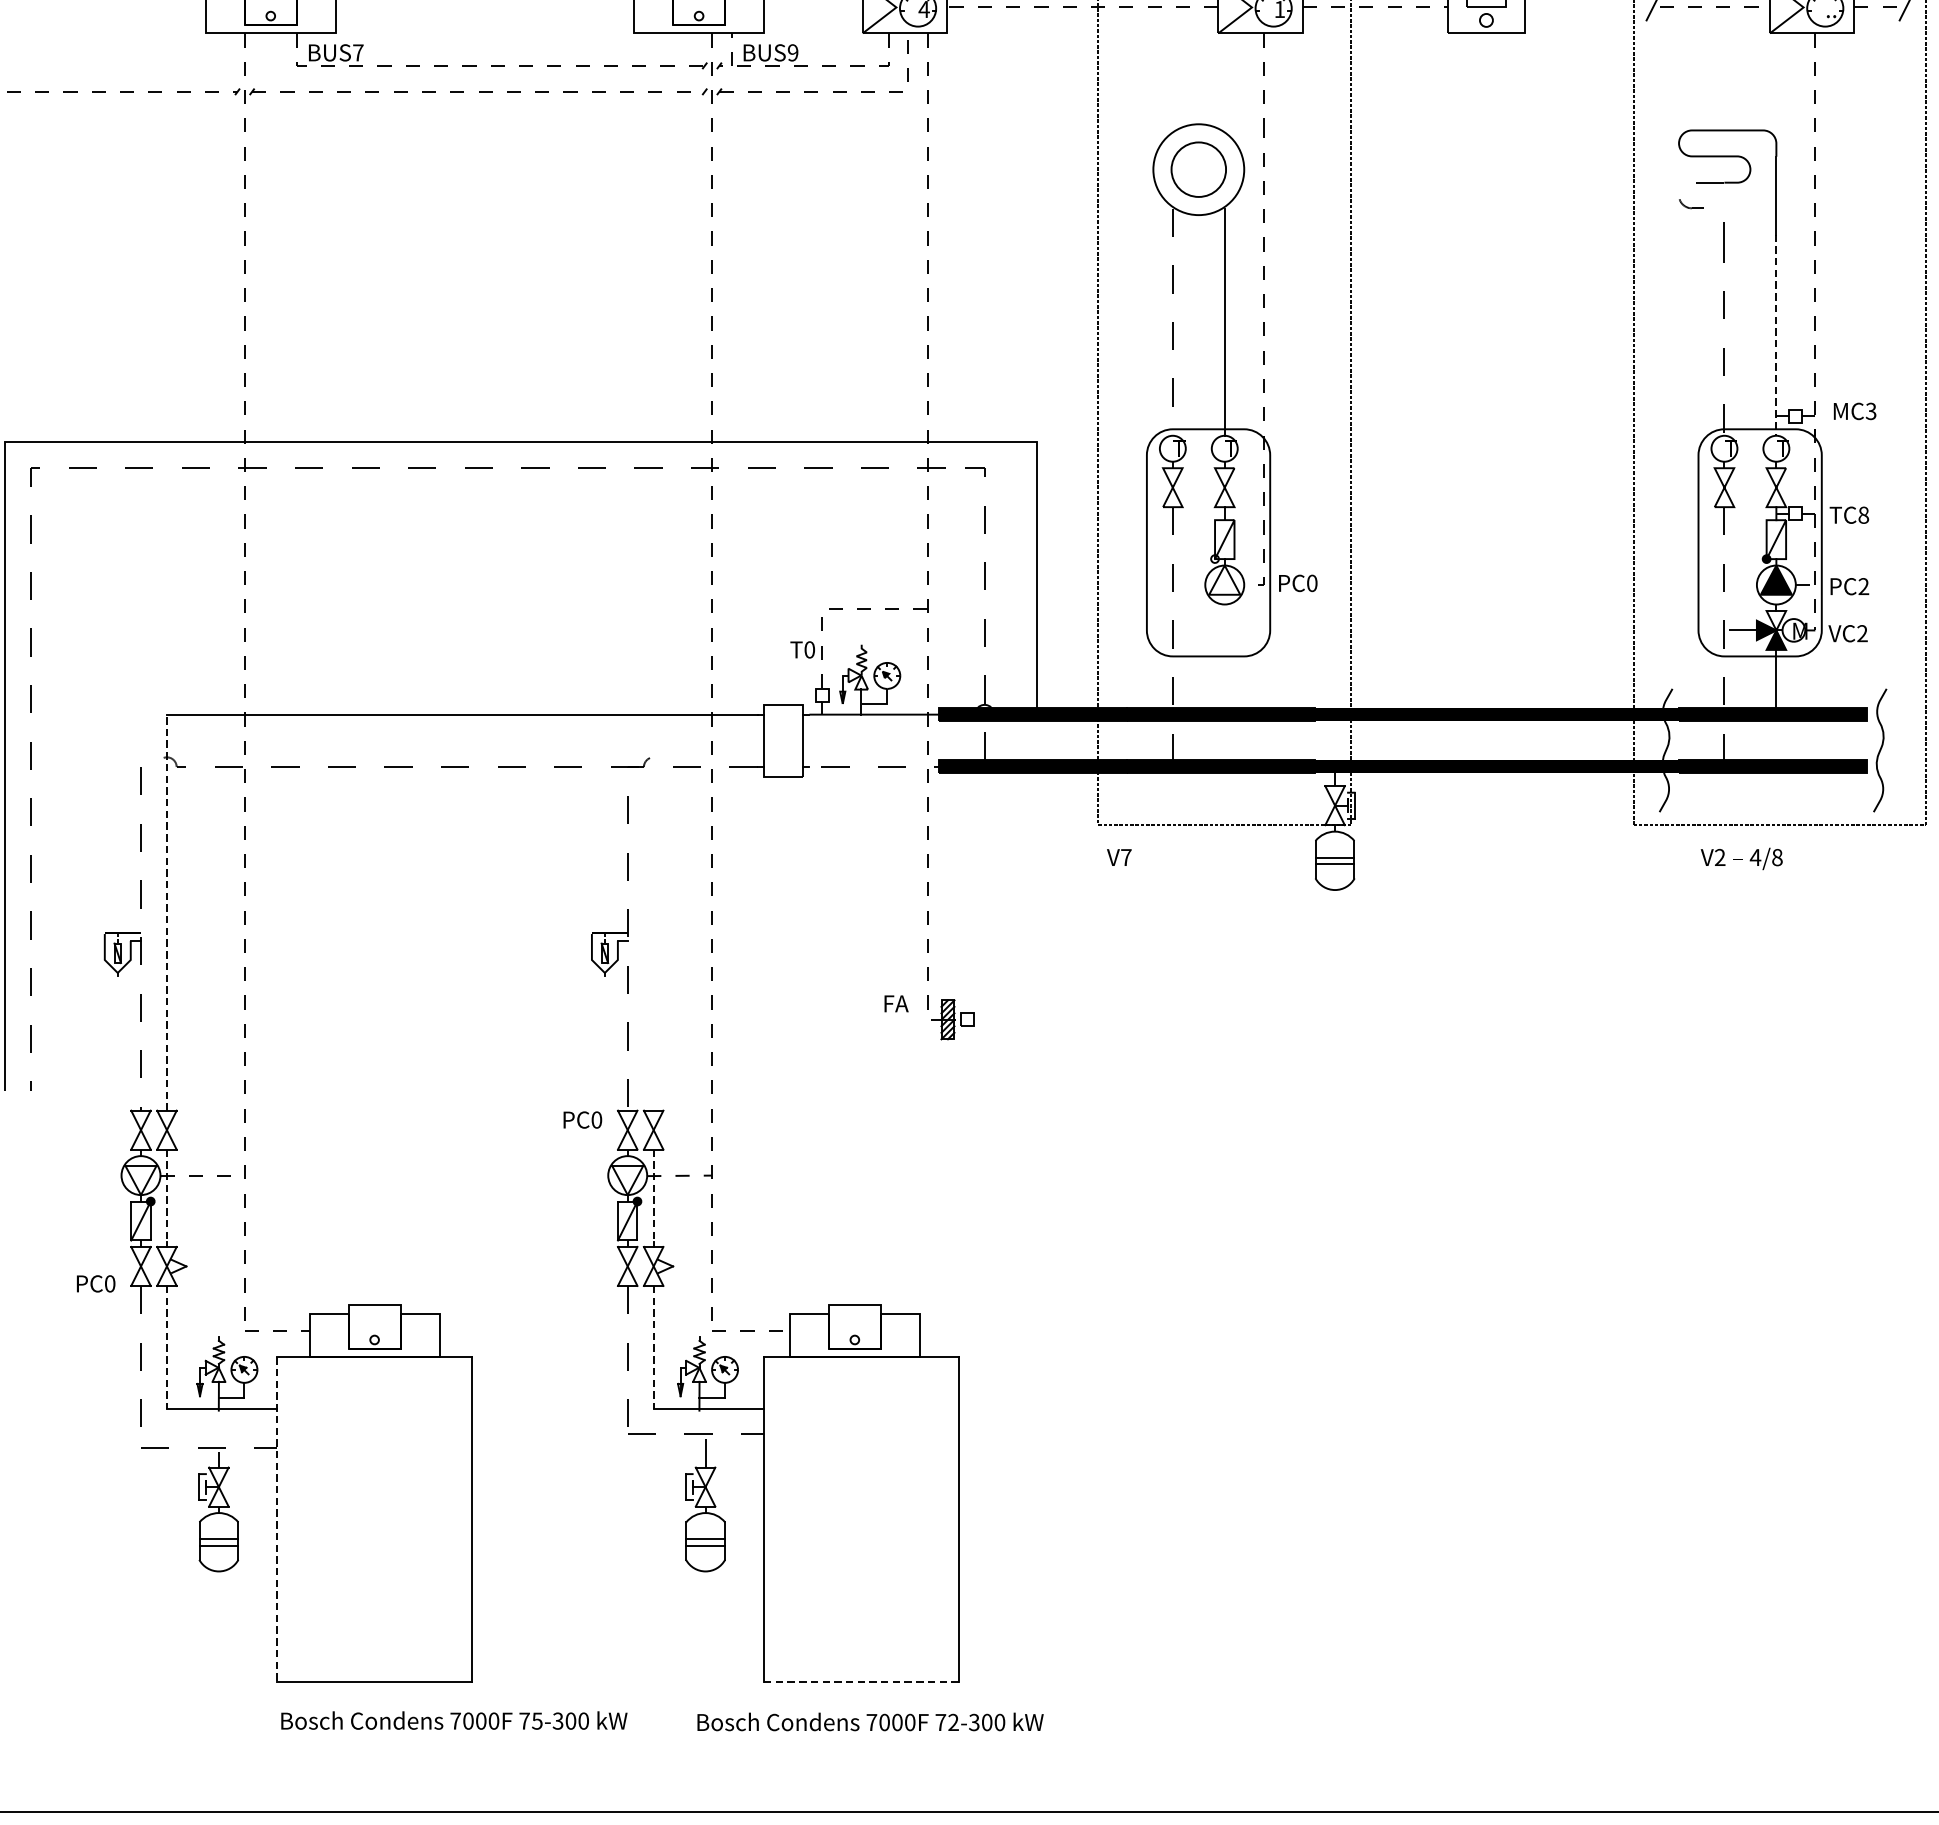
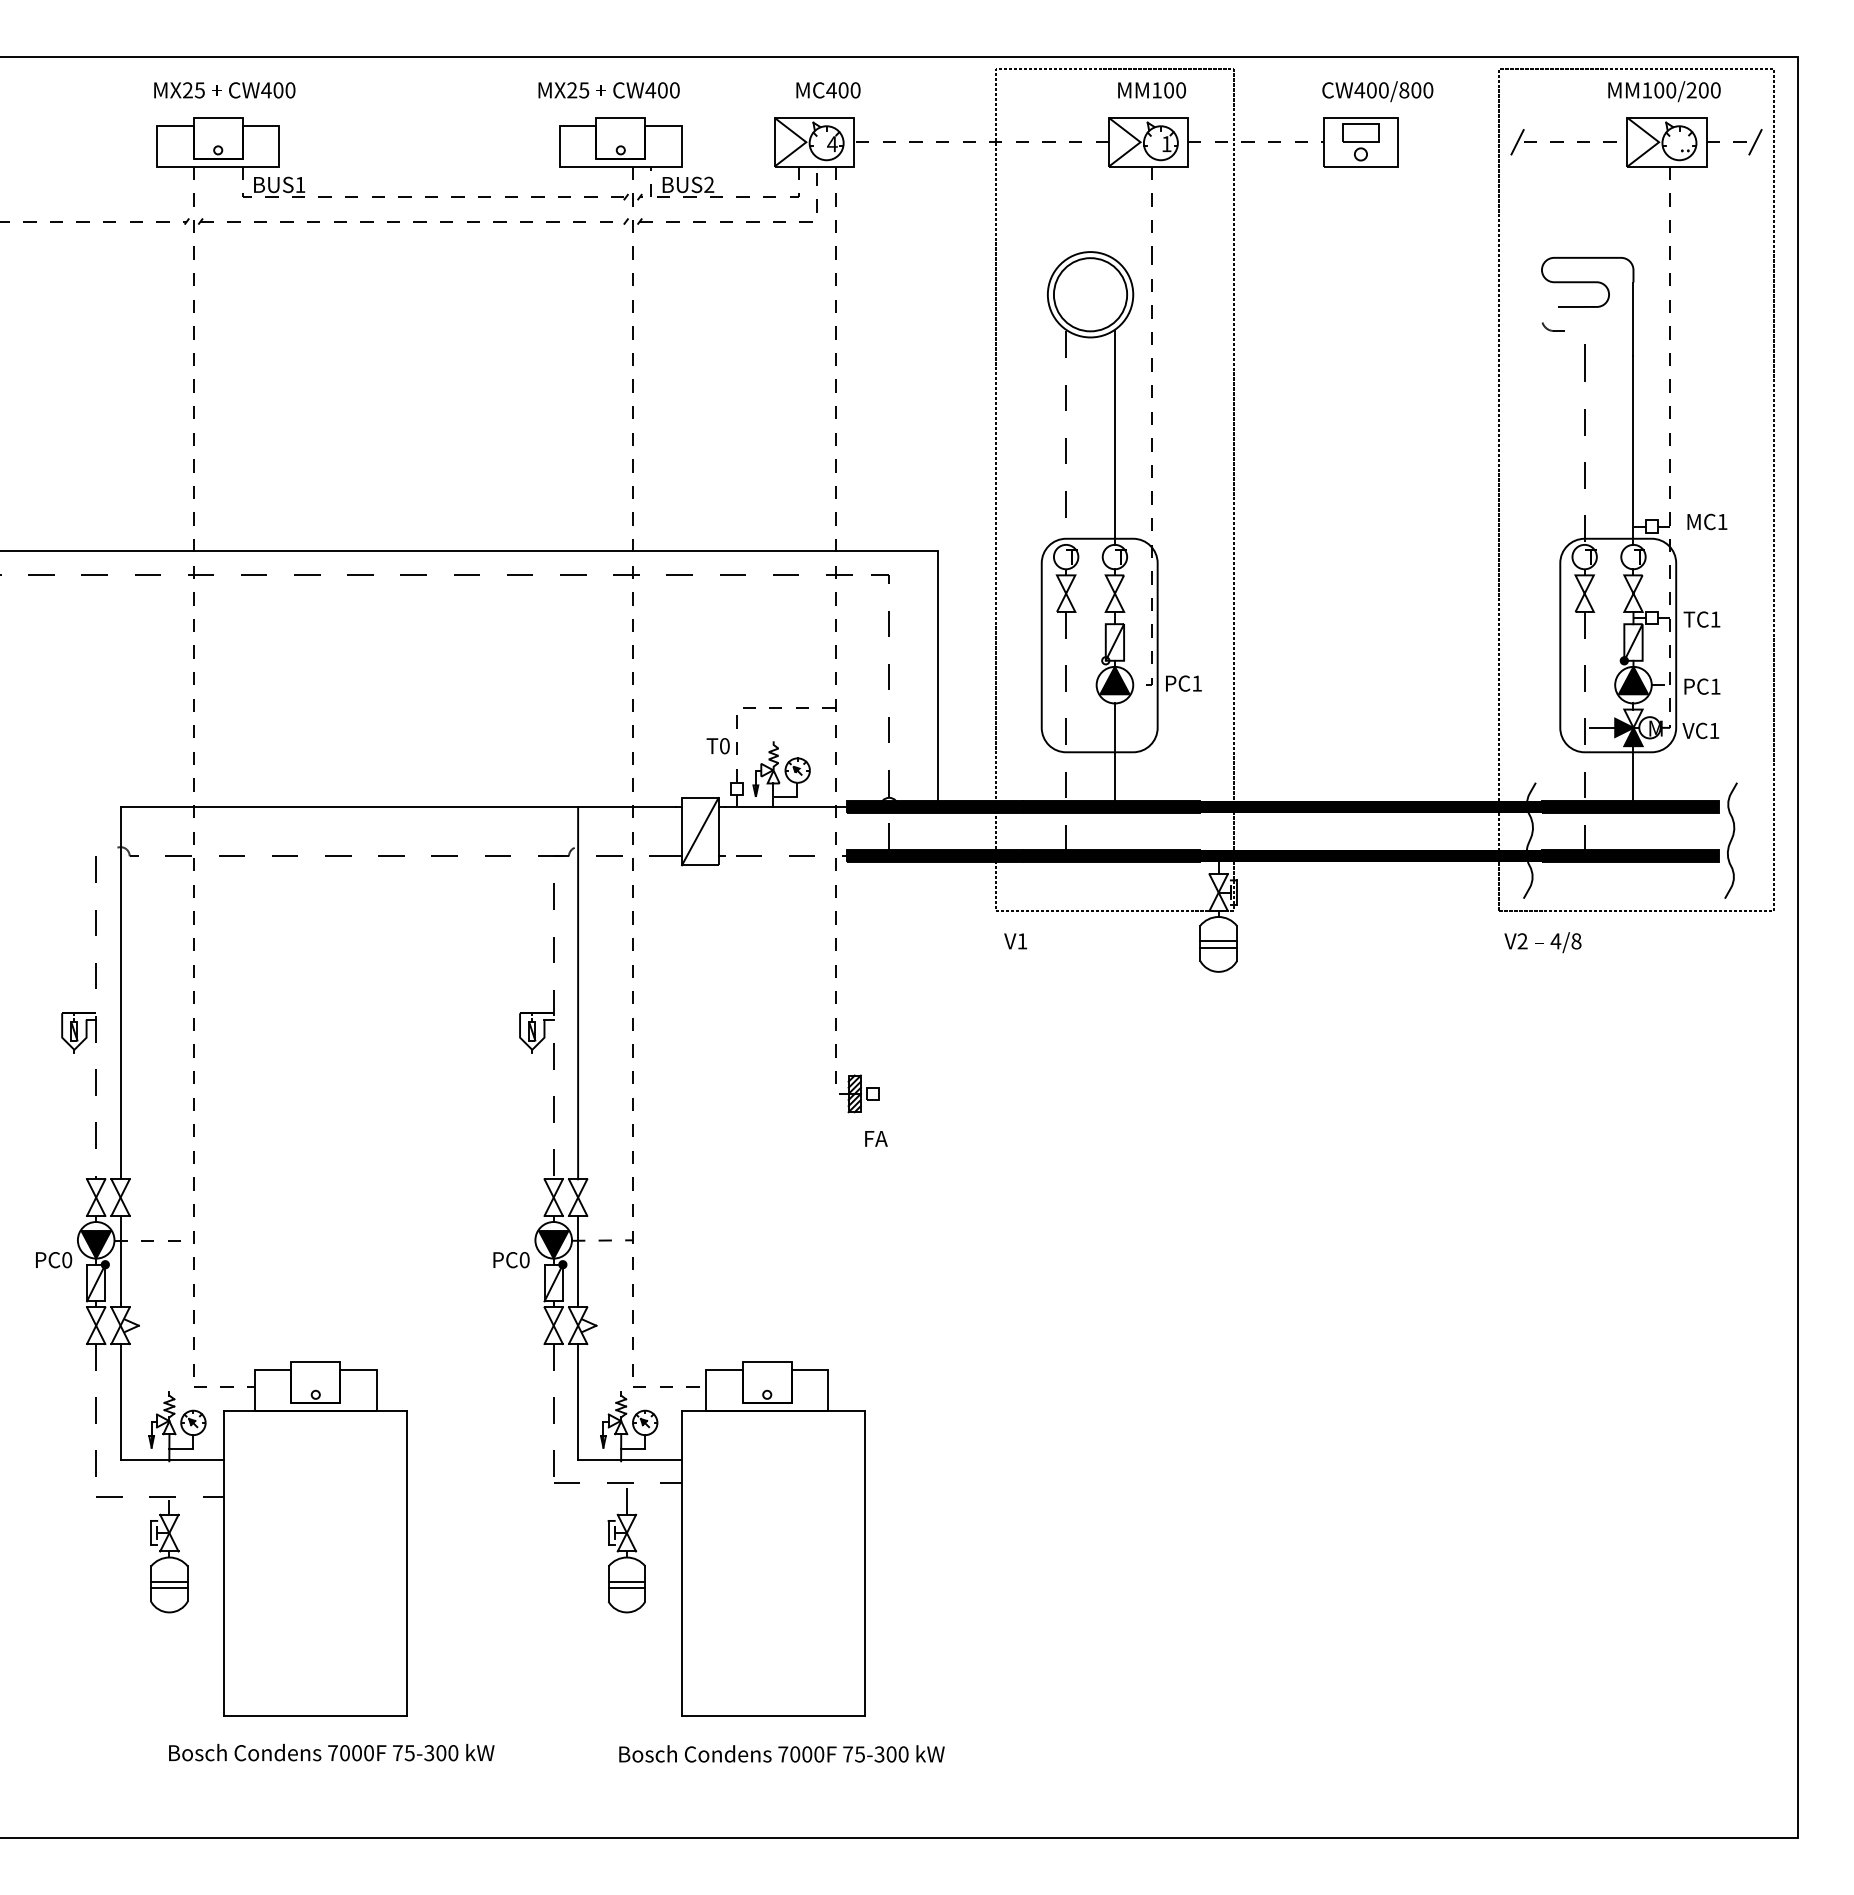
text: (358, 52) -> (300, 184), BUS7 -> BUS1
text: (793, 53) -> (709, 185), BUS9 -> BUS2
circle: (1198, 169) -> (1090, 294), size x1.43
line: (1776, 335) -> (1633, 450), dashed -> solid
text: (1871, 410) -> (1722, 521), MC3 -> MC1
text: (1863, 515) -> (1715, 619), TC8 -> TC1
fill: (1224, 580) -> (1114, 680), added
text: (1312, 583) -> (1197, 683), PC0 -> PC1
text: (1863, 586) -> (1715, 686), PC2 -> PC1
text: (1862, 633) -> (1714, 730), VC2 -> VC1
line: (1224, 656) -> (1114, 752), added
line: (783, 740) -> (700, 831), added
text: (1126, 857) -> (1022, 941), V7 -> V1
text: (1741, 858) -> (1542, 942), moved
line: (166, 911) -> (120, 992), dashed -> solid
line: (654, 913) -> (578, 993), added
text: (896, 1003) -> (876, 1138), moved
text: (582, 1120) -> (511, 1260), moved
fill: (140, 1180) -> (95, 1244), added
fill: (627, 1180) -> (553, 1244), added
line: (166, 1196) -> (120, 1259), dashed -> solid
line: (654, 1196) -> (578, 1259), dashed -> solid
text: (96, 1284) -> (54, 1260), moved
line: (166, 1347) -> (120, 1401), dashed -> solid
line: (654, 1347) -> (578, 1401), dashed -> solid
line: (277, 1519) -> (224, 1563), dashed -> solid
line: (861, 1682) -> (773, 1716), dashed -> solid
text: (454, 1720) -> (331, 1752), moved
text: (953, 1722) -> (859, 1754), 72-300 -> 75-300

